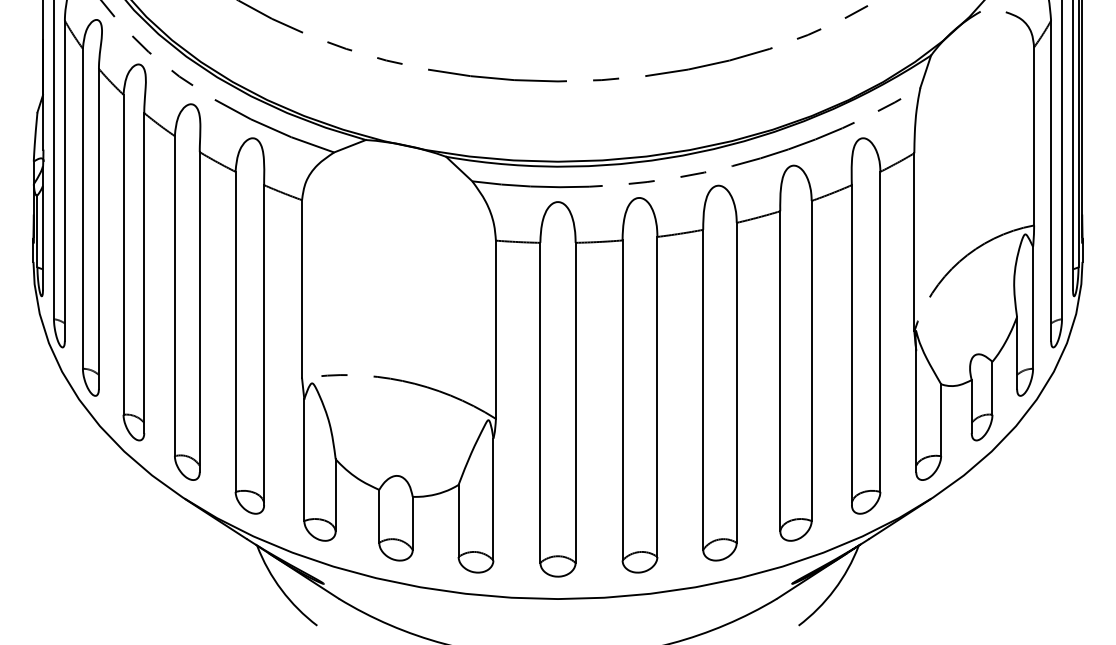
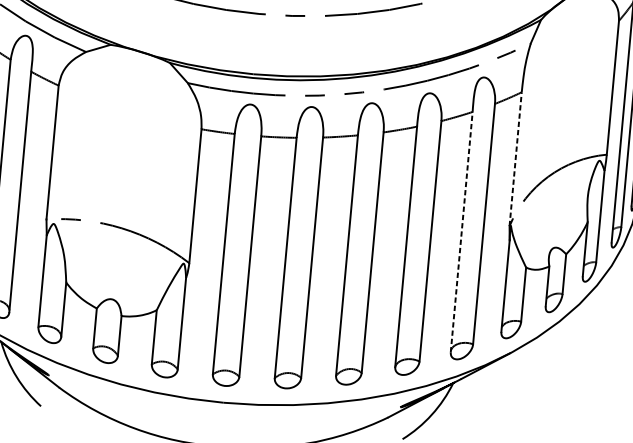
line: (914, 241) -> (515, 158), solid -> dashed
line: (851, 344) -> (461, 231), solid -> dashed

